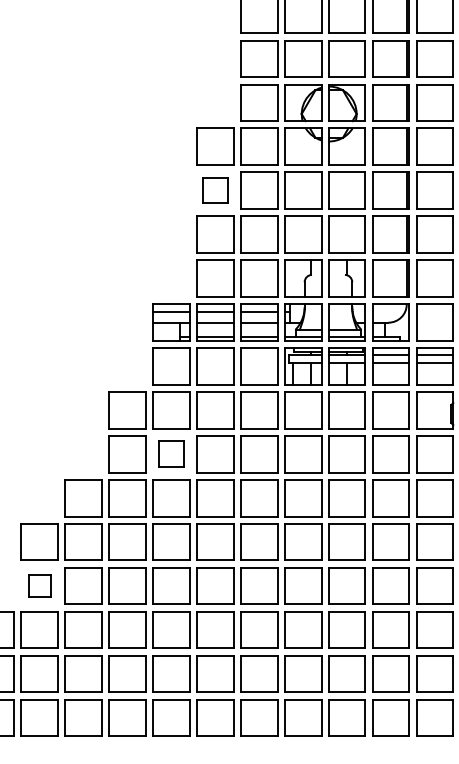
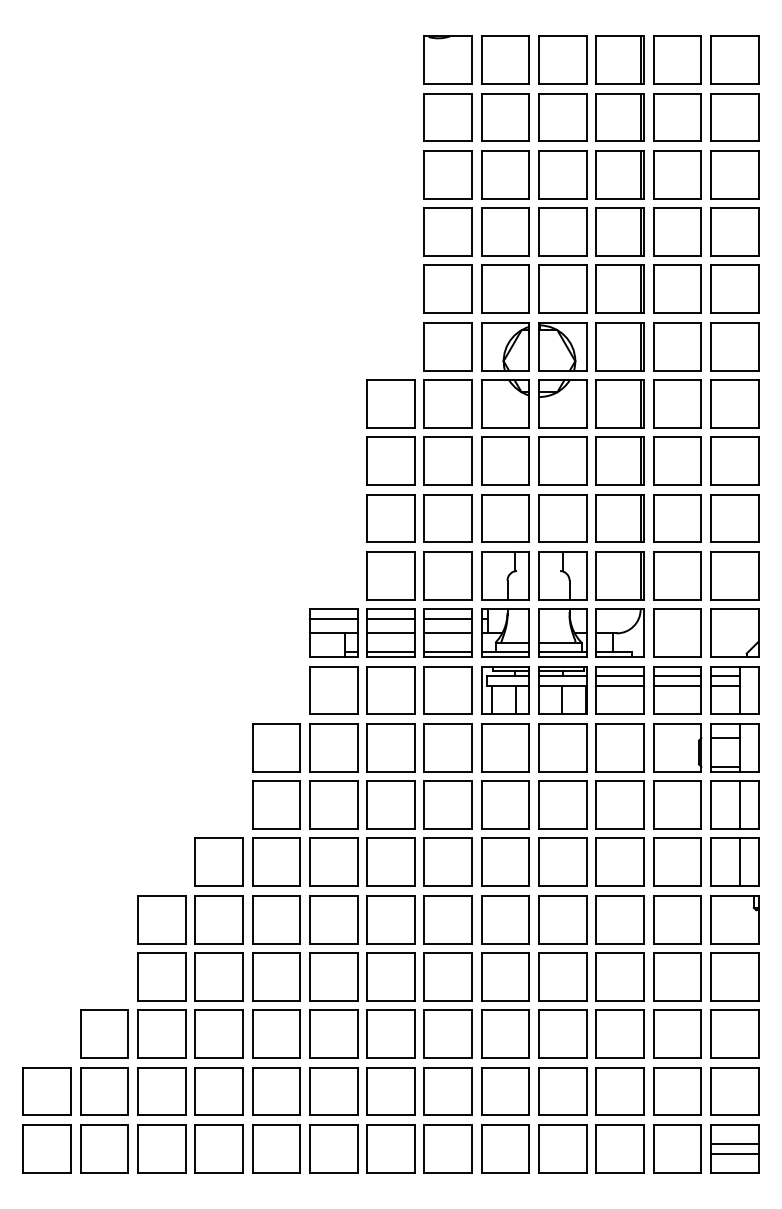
part: (214, 190) -> (390, 460), size x1.43
part: (171, 453) -> (333, 804), size x1.43
part: (39, 585) -> (161, 976), size x1.67

